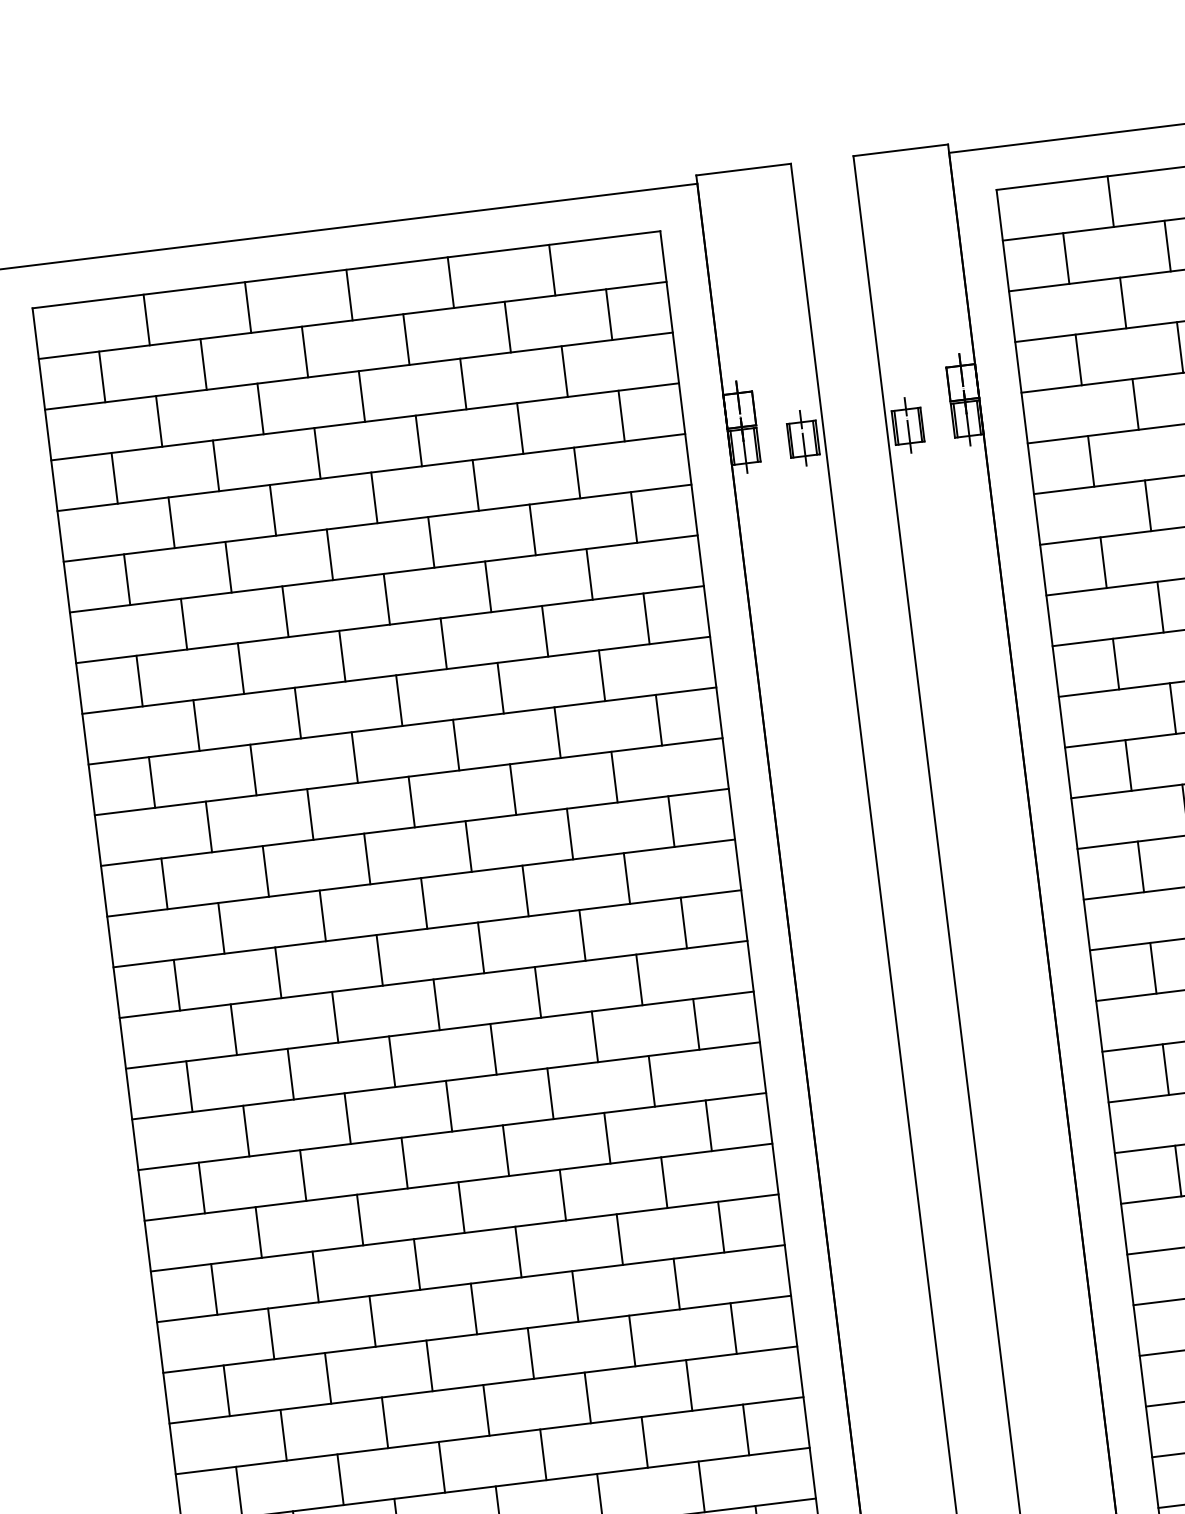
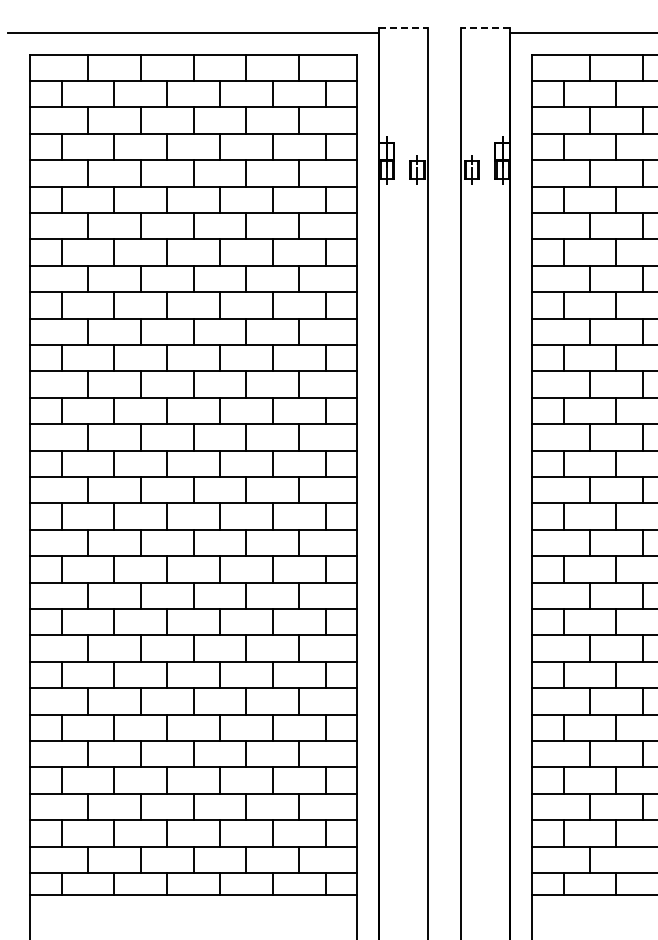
line: (900, 150) -> (485, 28), solid -> dashed
line: (743, 170) -> (403, 28), solid -> dashed

